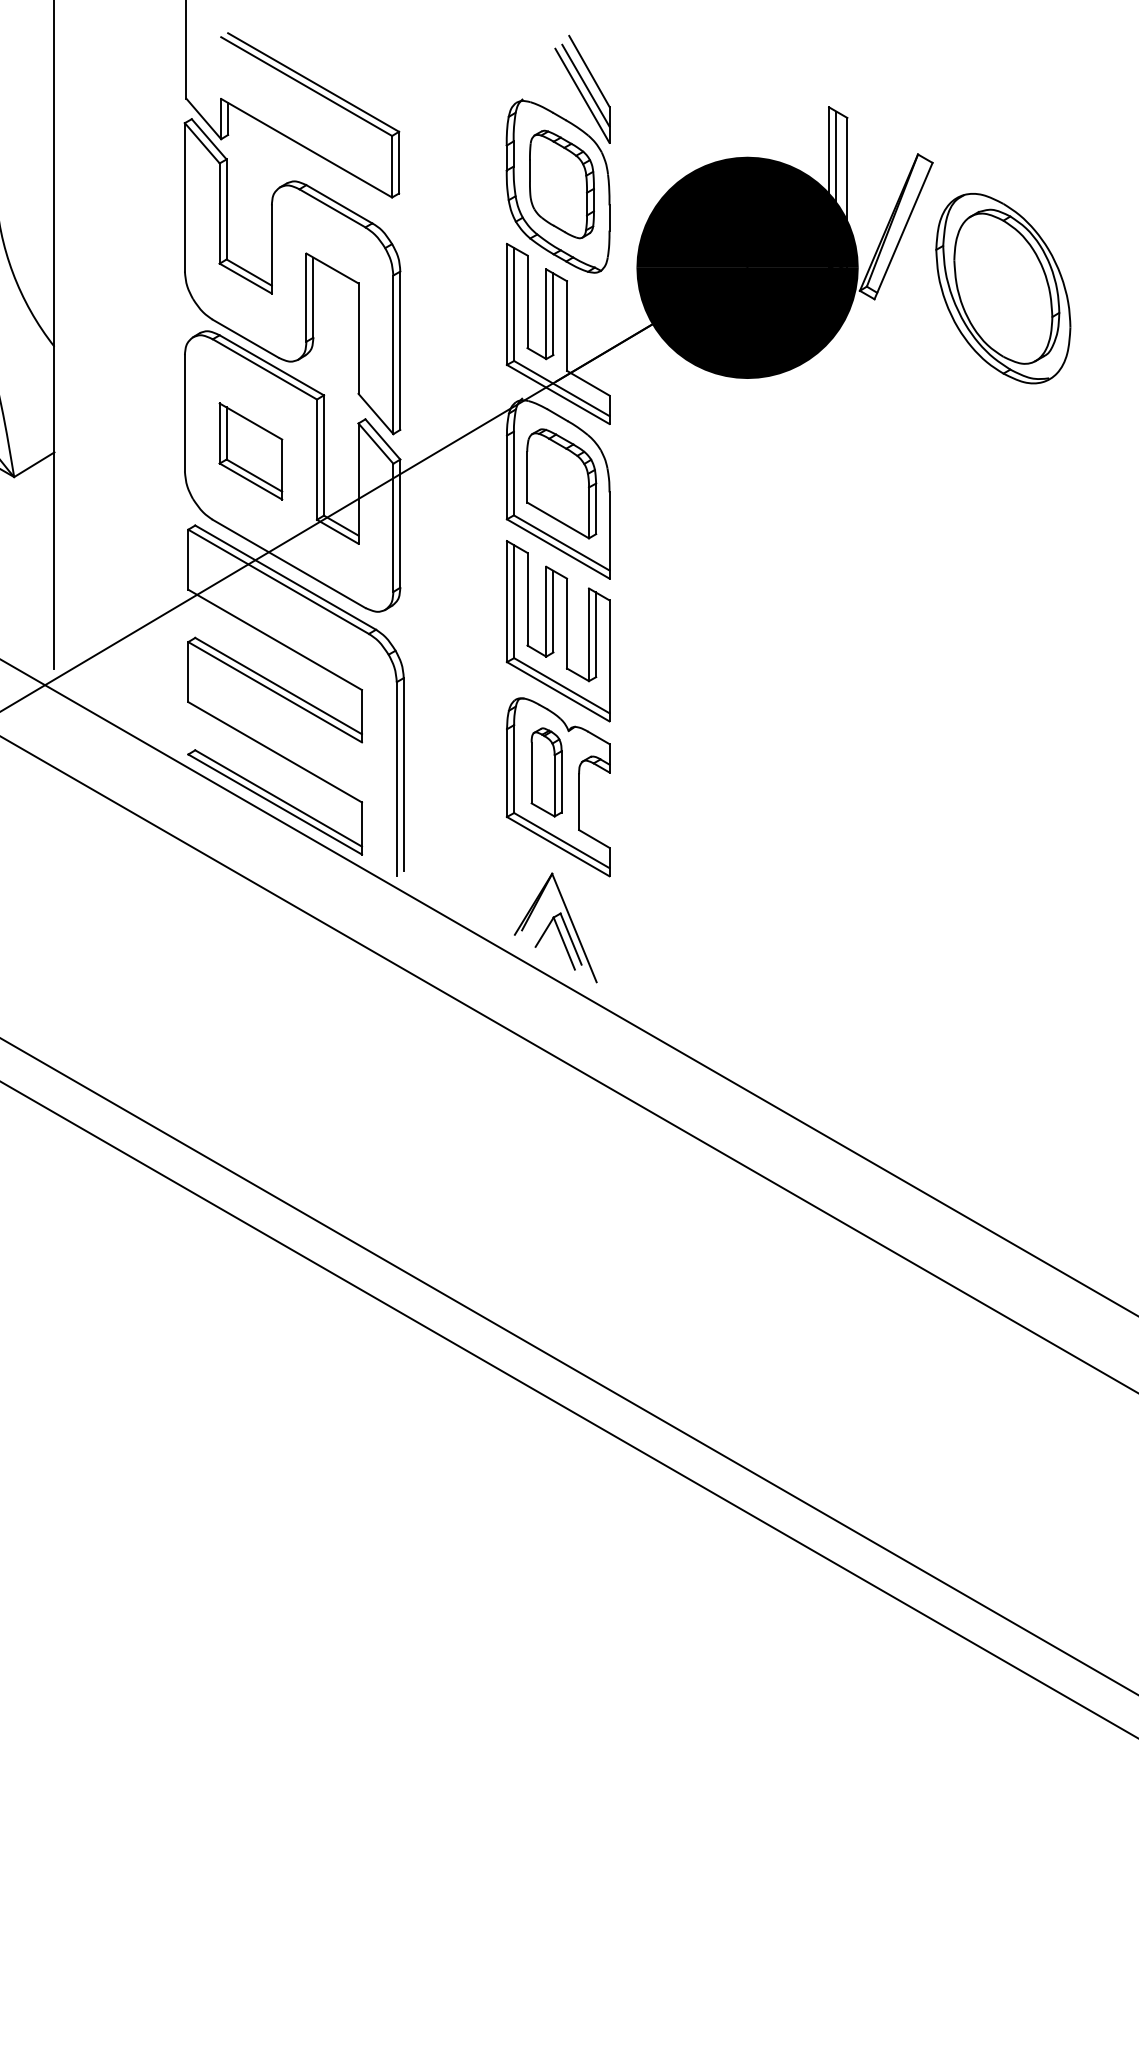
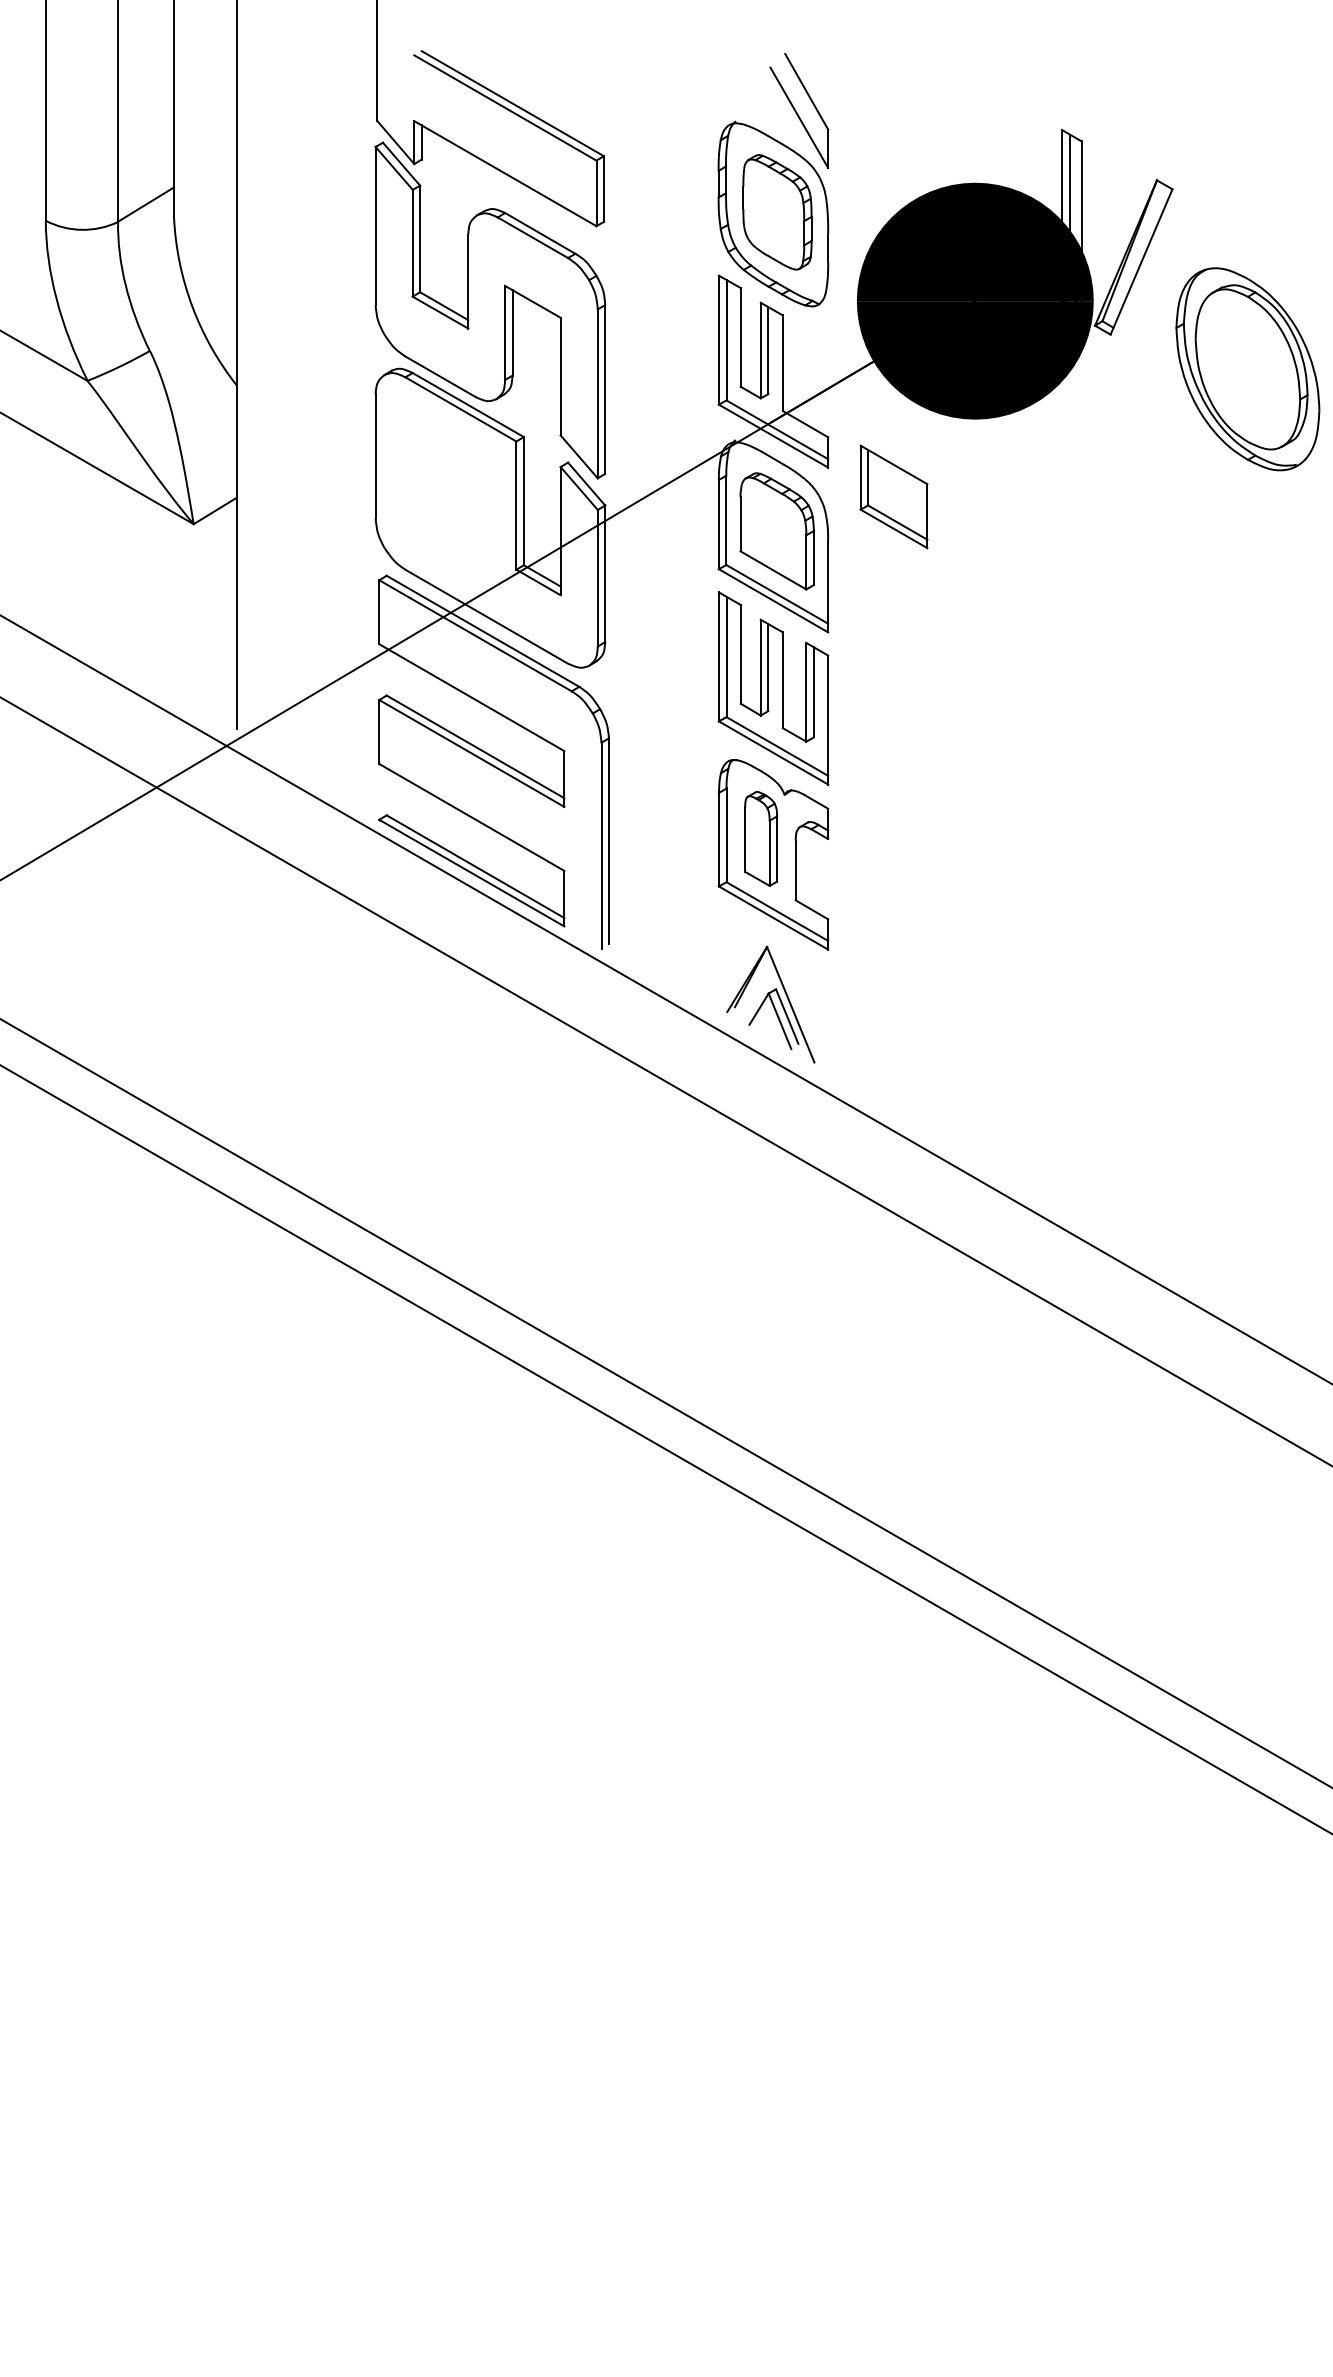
line: (585, 85) -> (802, 106), removed
part: (1002, 288) -> (1247, 369), moved
part: (250, 451) -> (893, 496), moved

